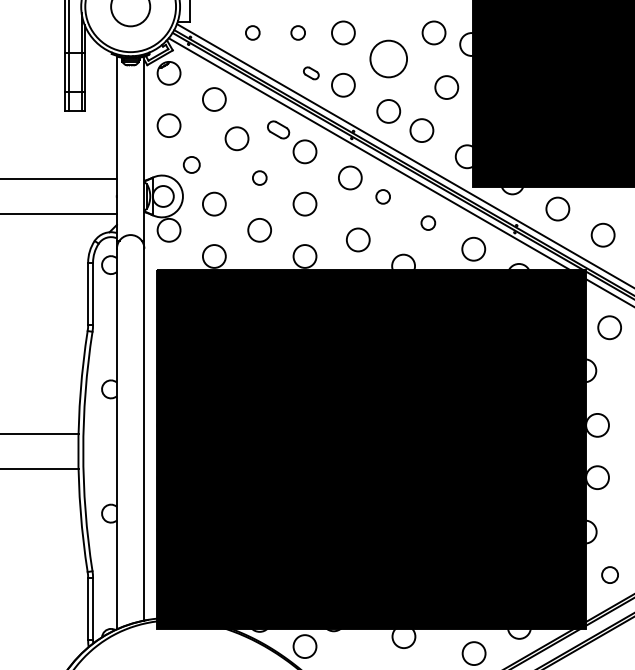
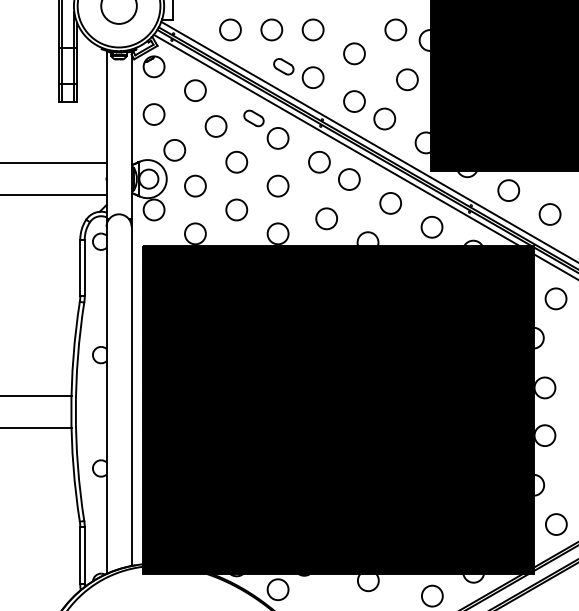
circle: (252, 32) -> (230, 29), size x1.67
circle: (297, 32) -> (271, 29), size x1.67
circle: (388, 58) -> (354, 53), size x0.62
part: (310, 73) -> (283, 66), size x1.43
circle: (191, 165) -> (174, 150), size x1.43
circle: (259, 178) -> (236, 162), size x1.67
circle: (383, 196) -> (349, 179), size x1.67
circle: (428, 223) -> (390, 203), size x1.67
circle: (610, 575) -> (556, 524), size x1.43

